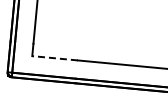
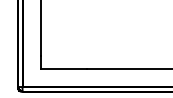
line: (54, 58) -> (63, 68), dashed -> solid

